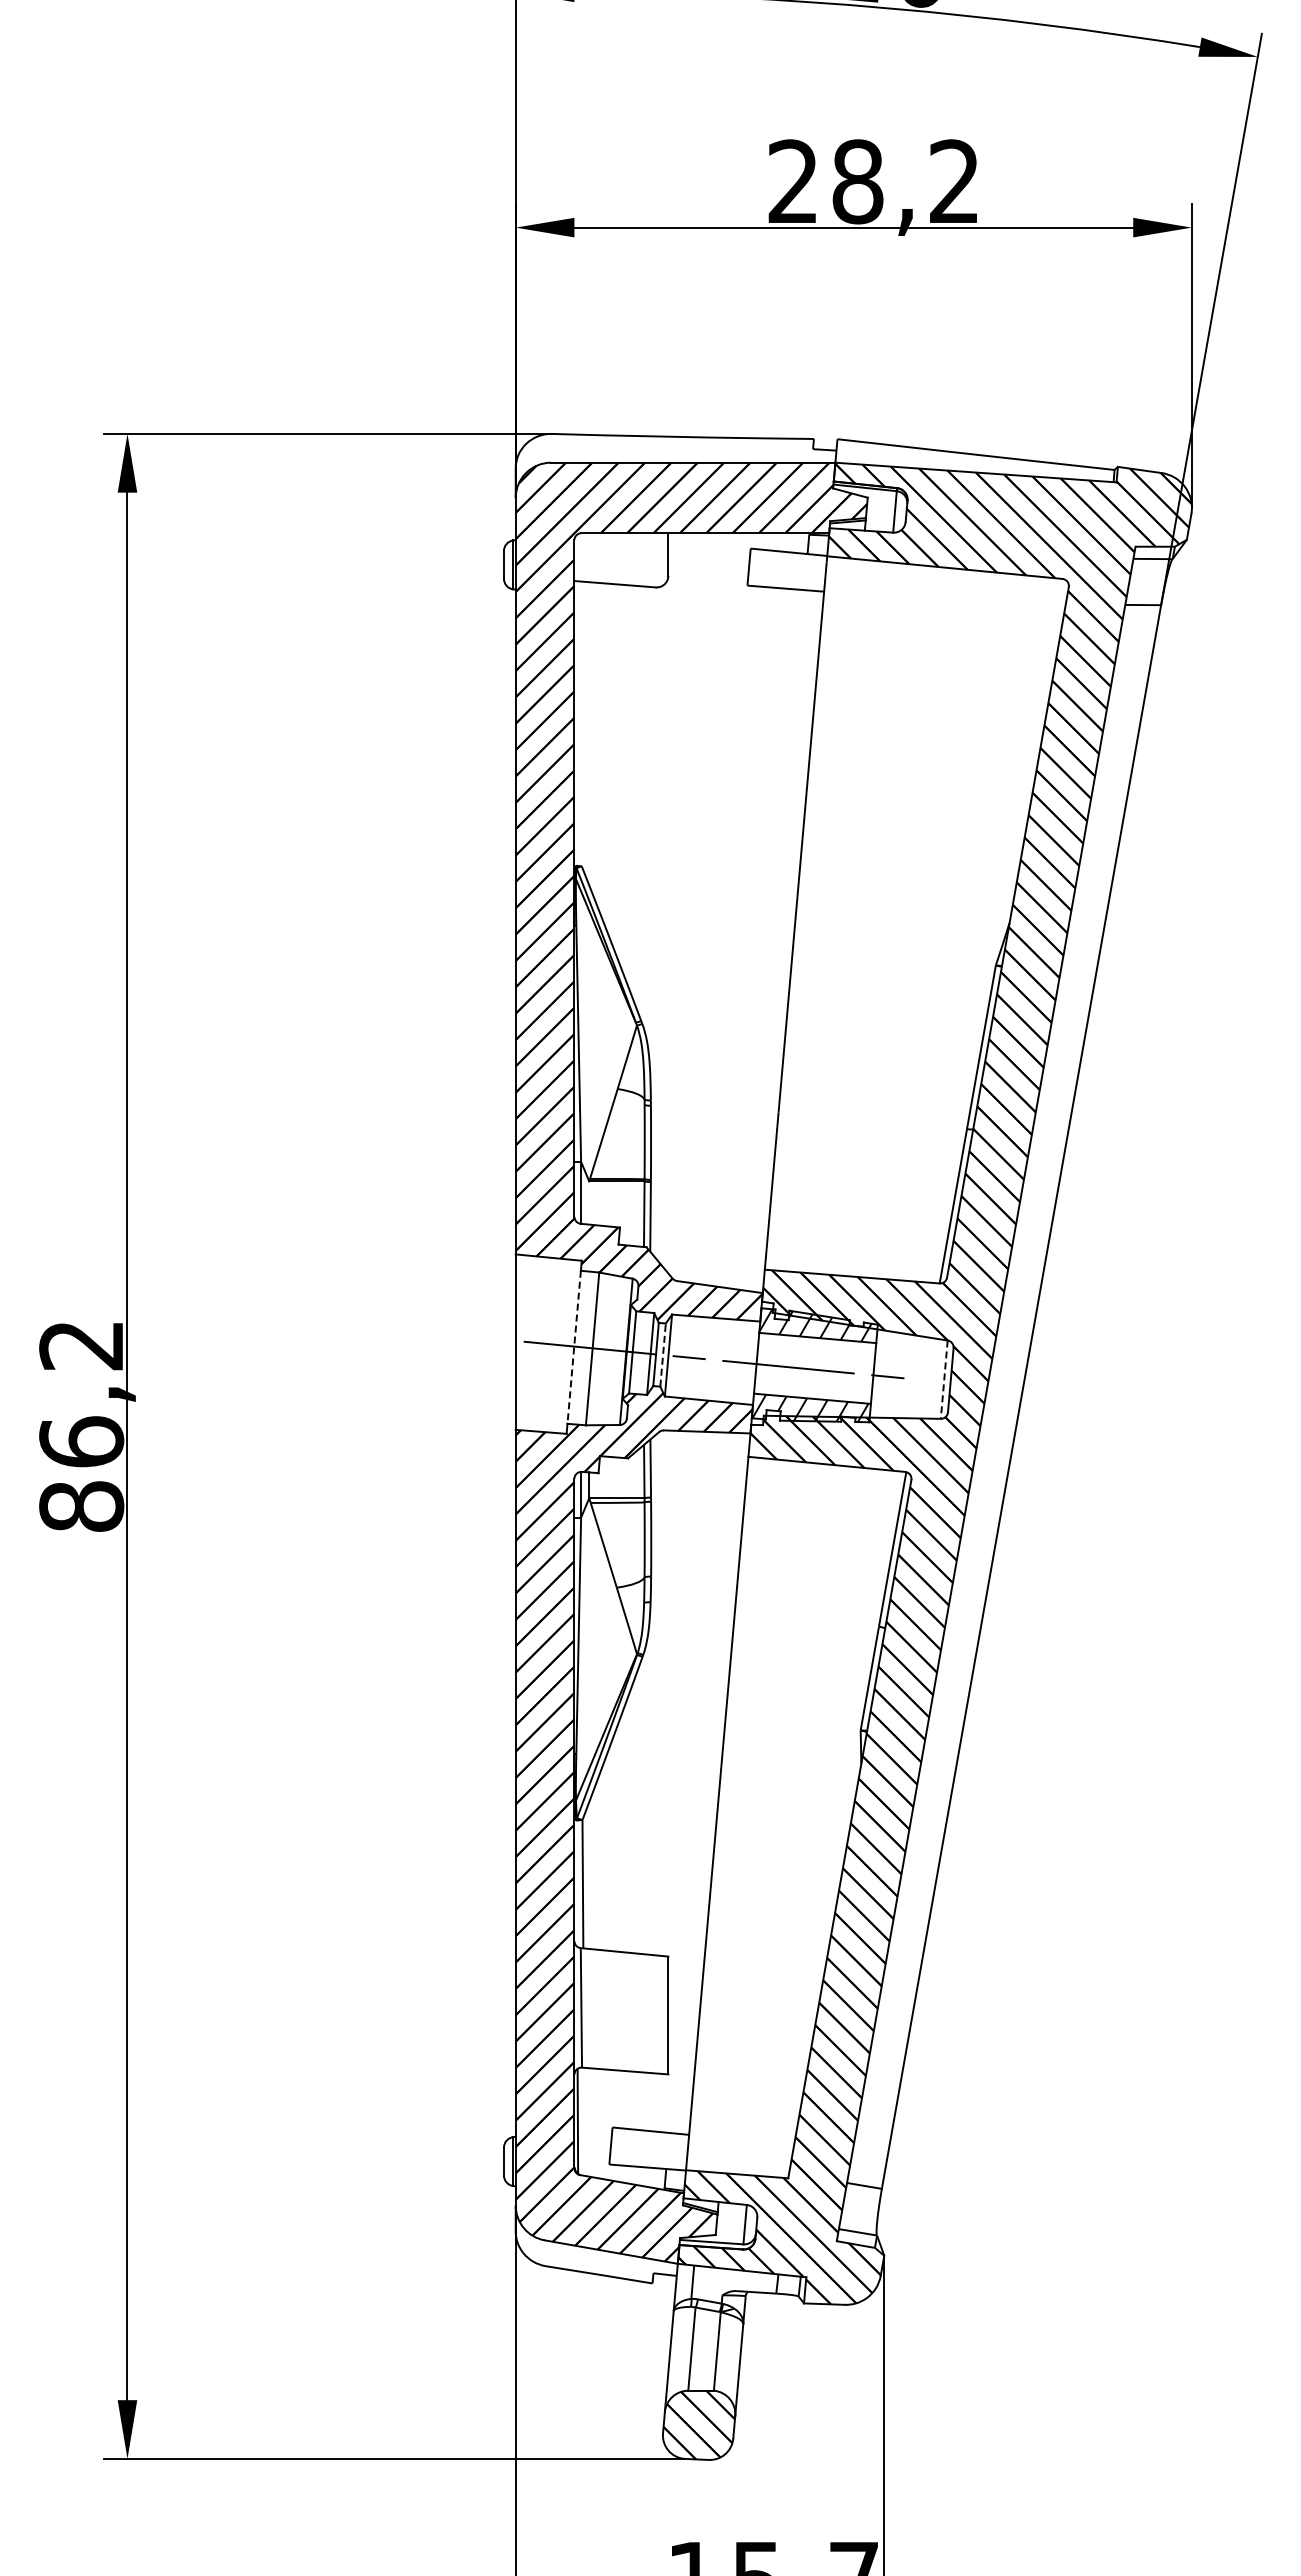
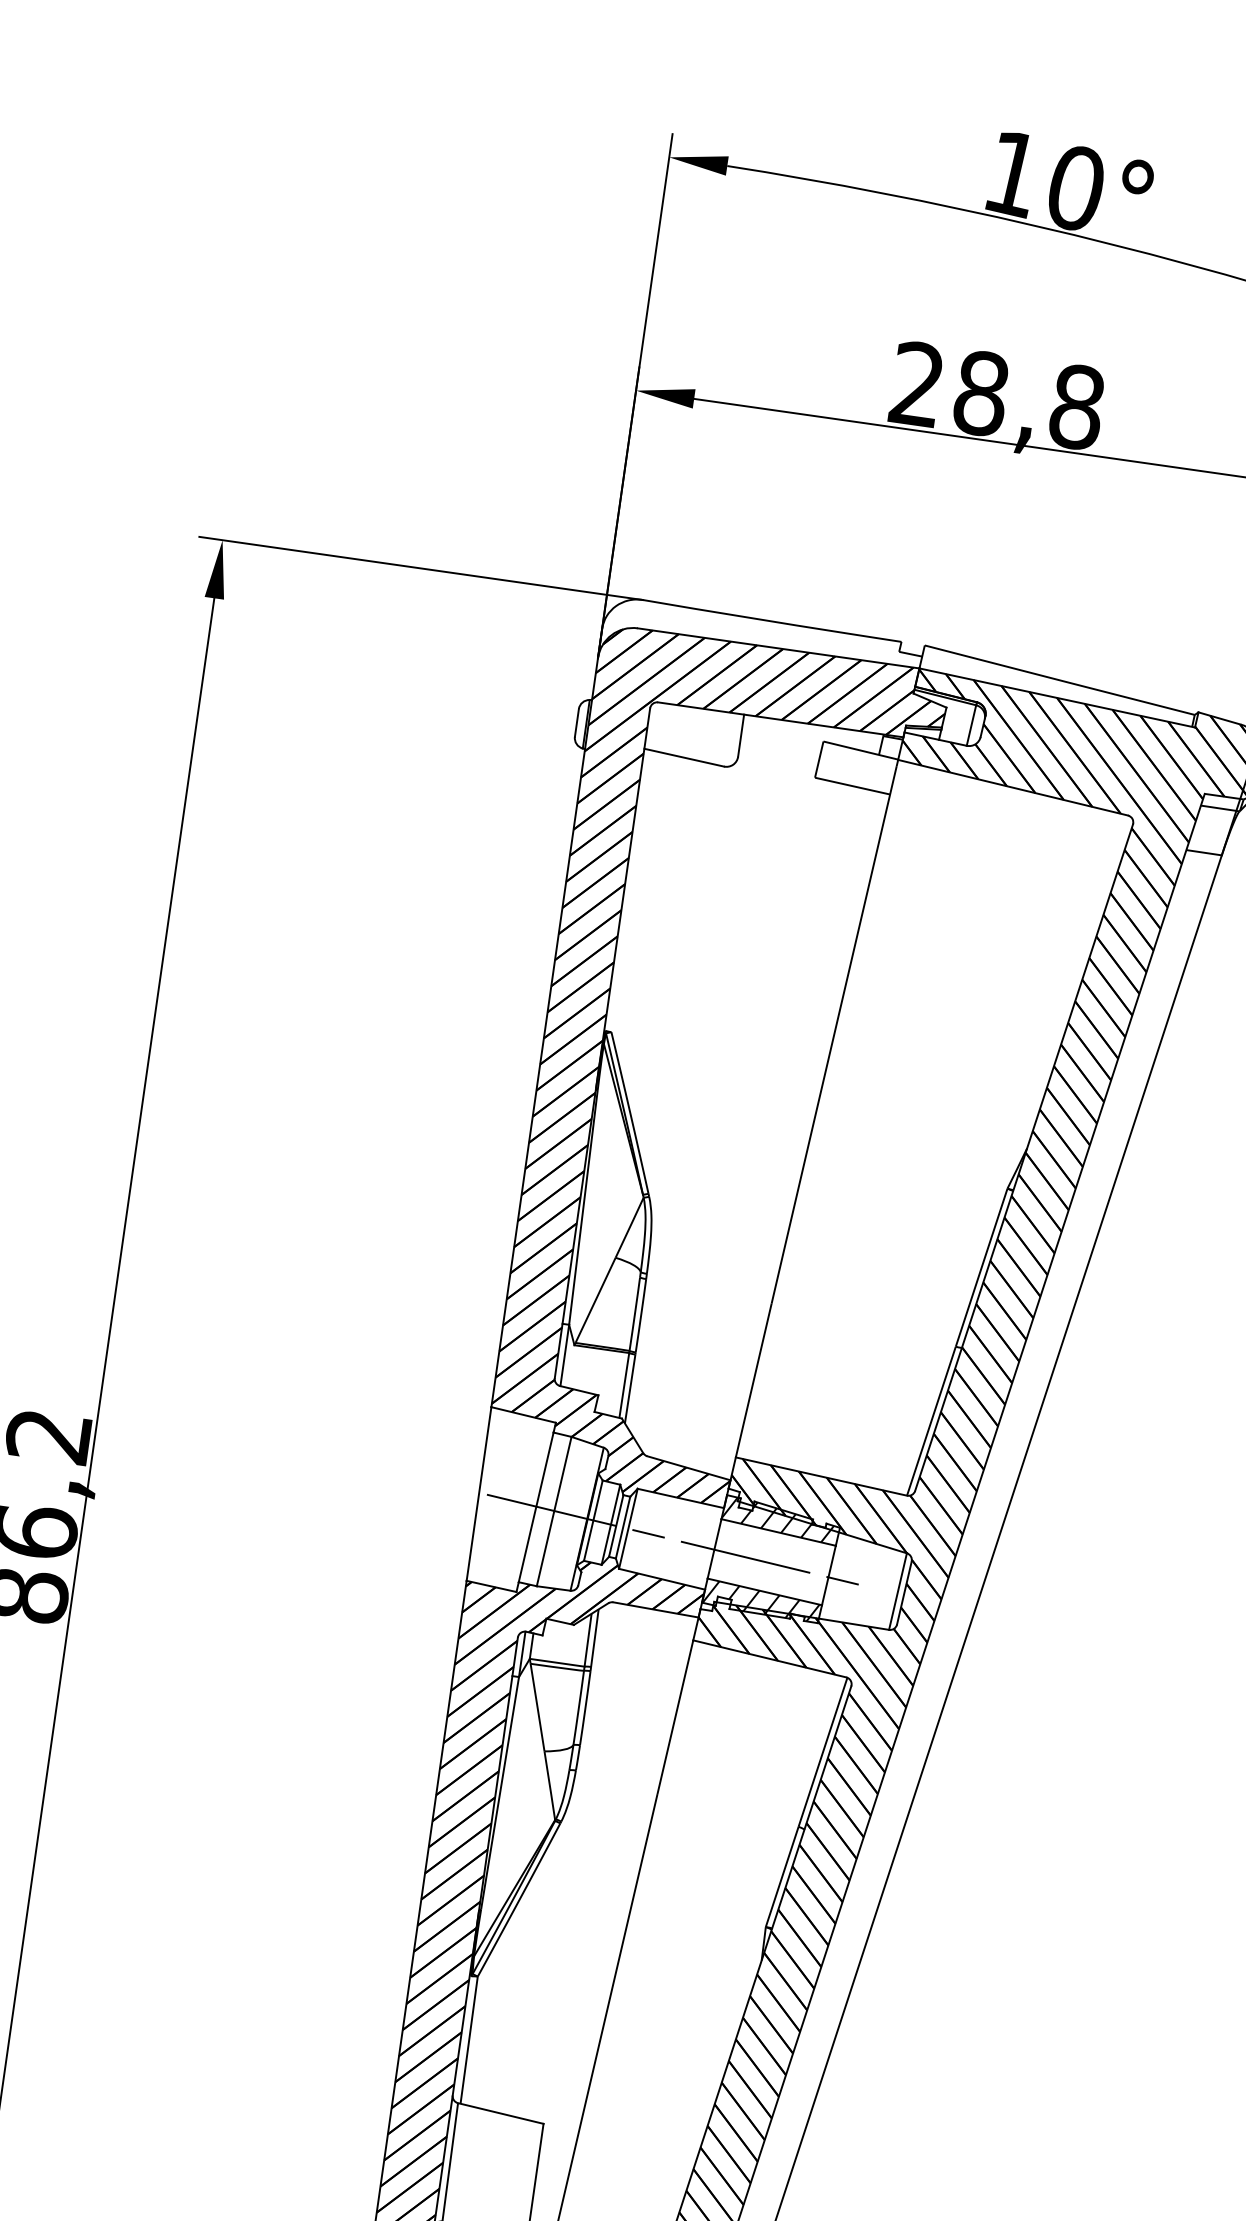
text: (954, 181) -> (1076, 406), 28,2 -> 28,8
line: (574, 1347) -> (536, 1507), dashed -> solid
line: (663, 1355) -> (623, 1528), dashed -> solid
line: (944, 1380) -> (898, 1592), dashed -> solid

